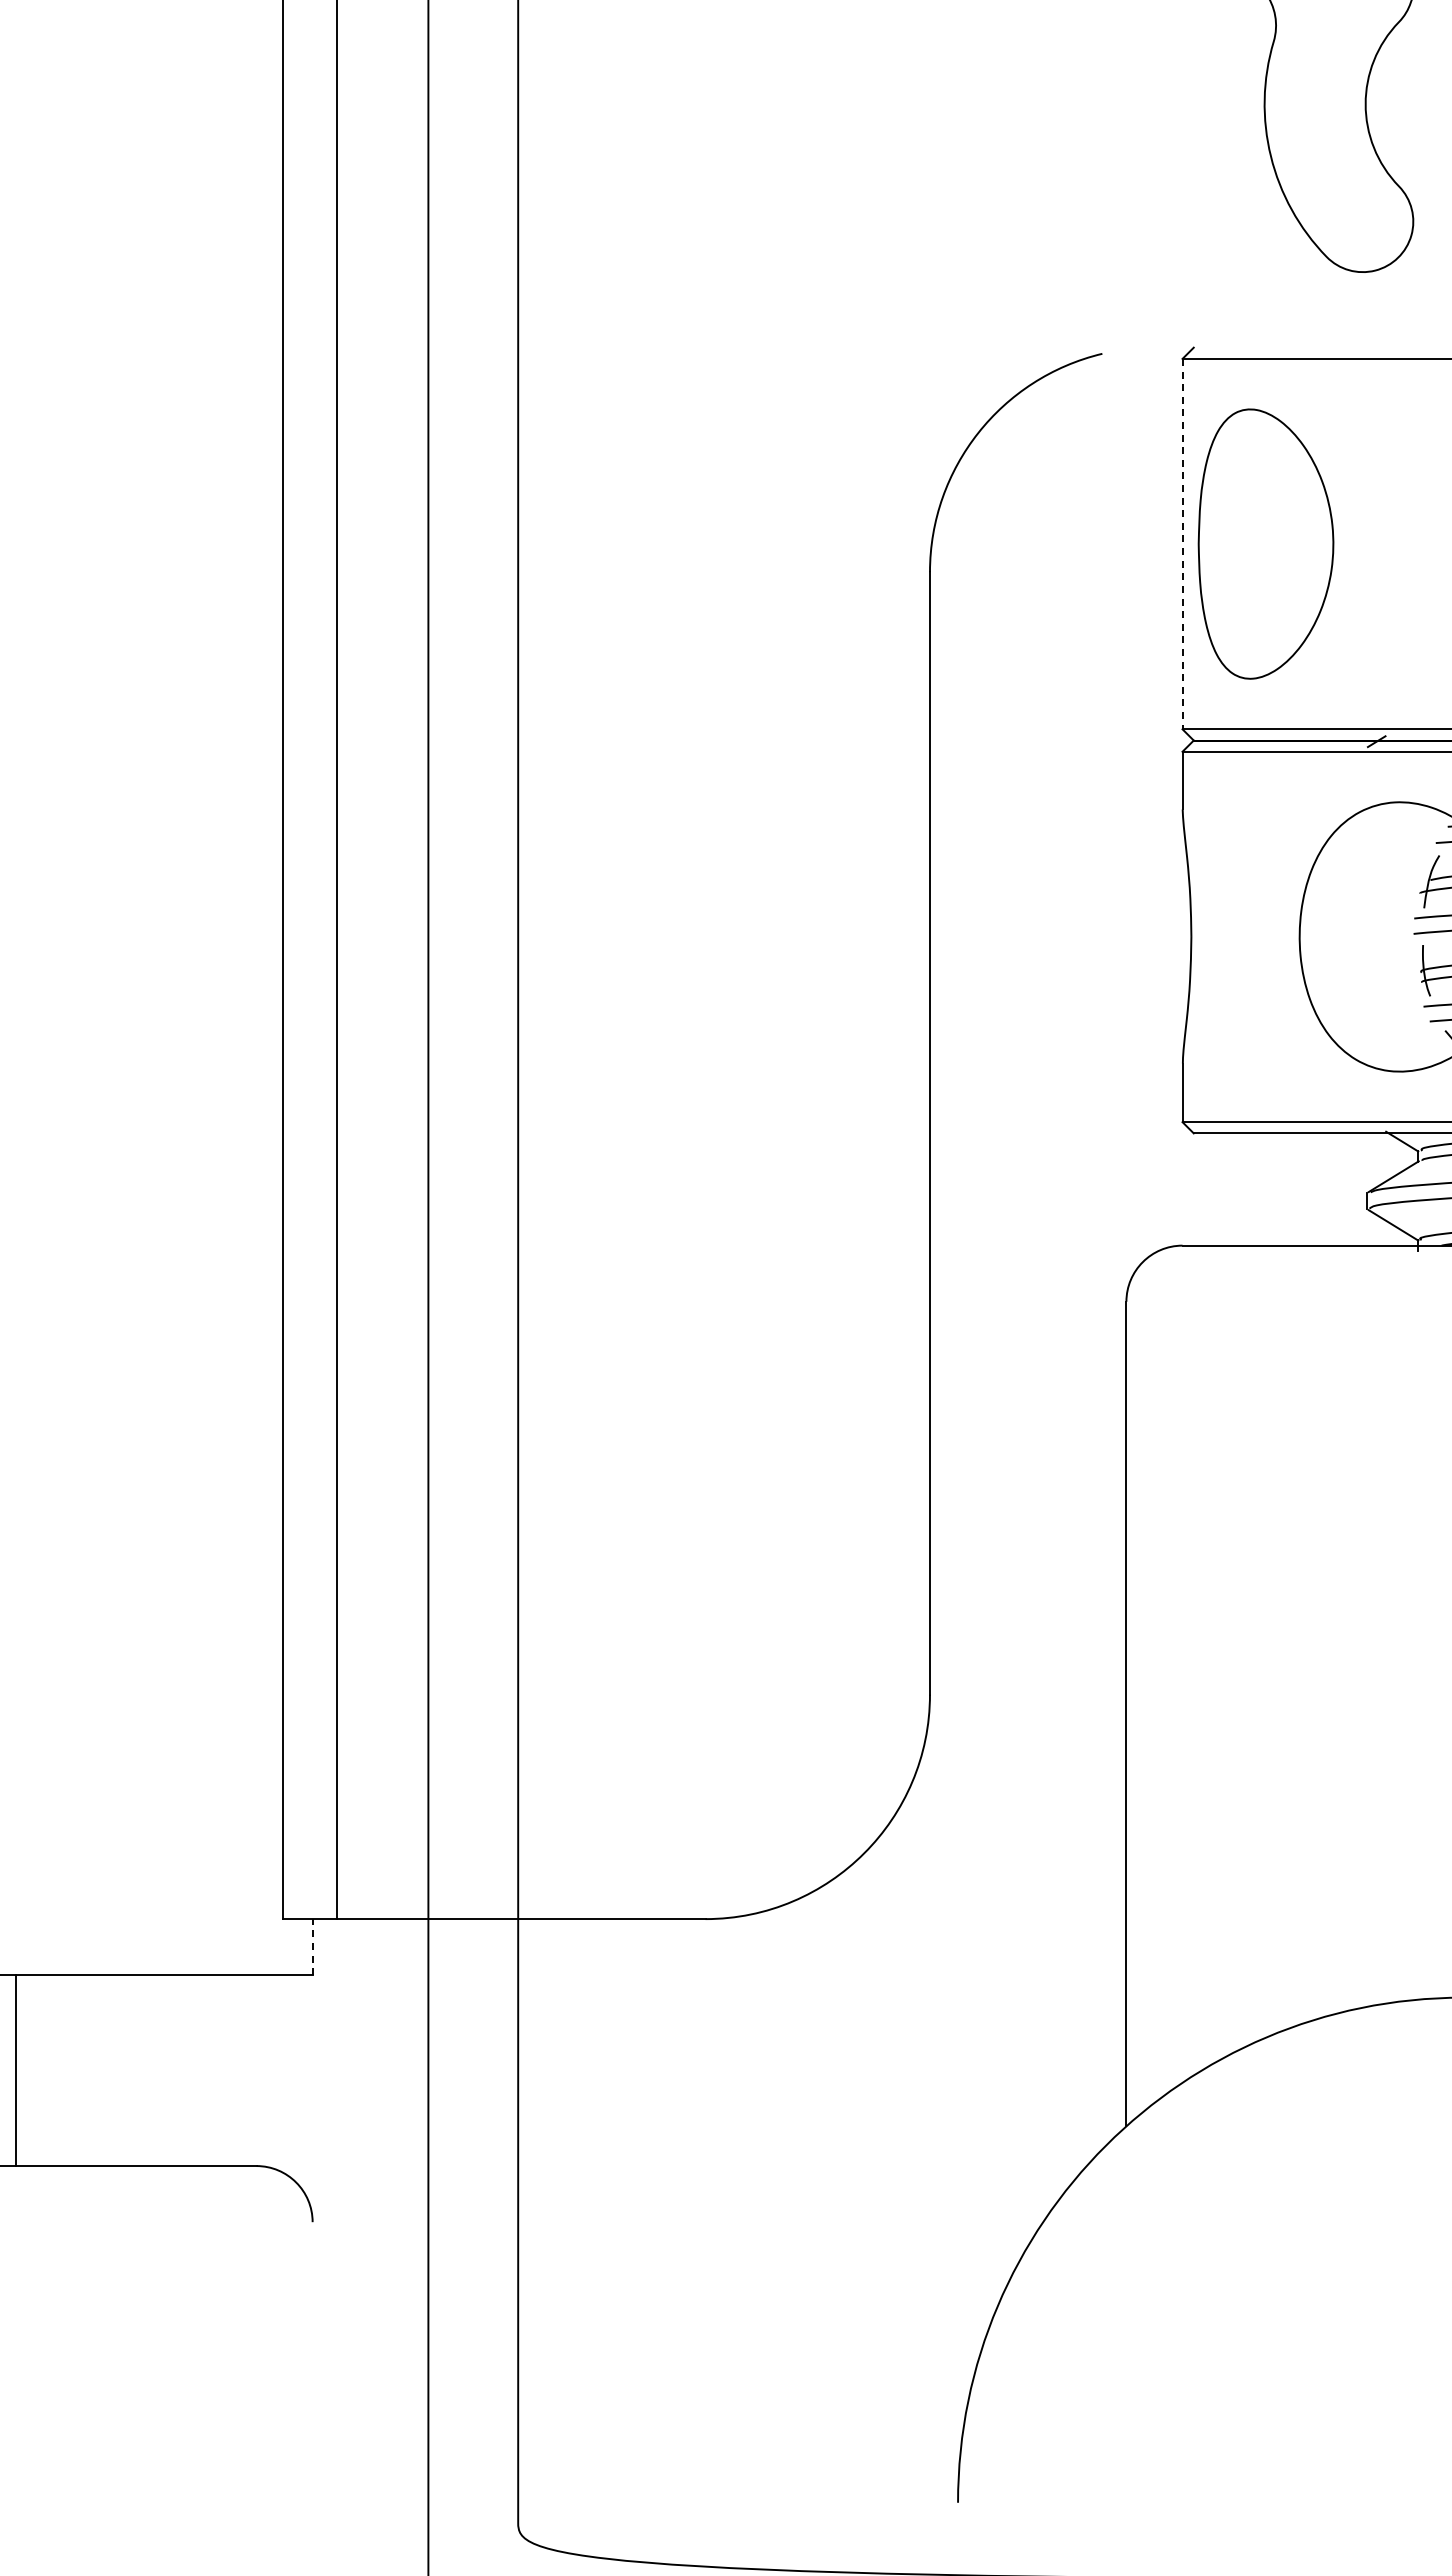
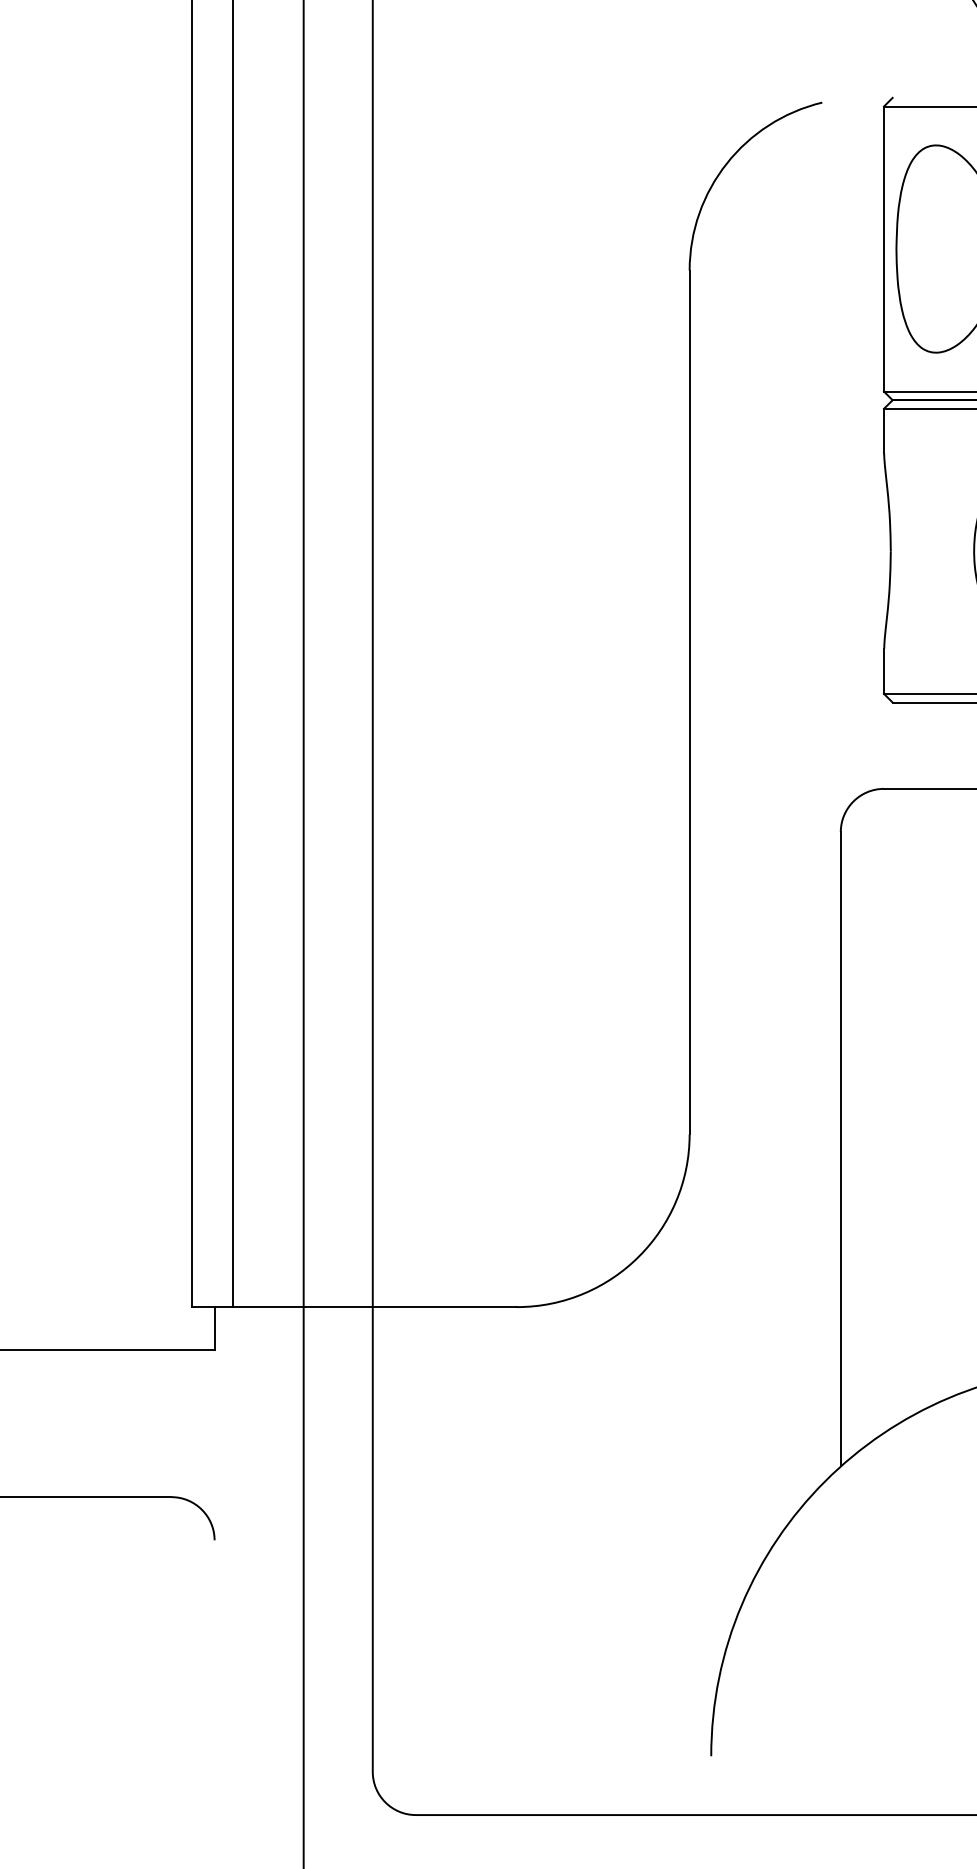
line: (1182, 544) -> (883, 249), dashed -> solid
line: (312, 1946) -> (214, 1328), dashed -> solid

